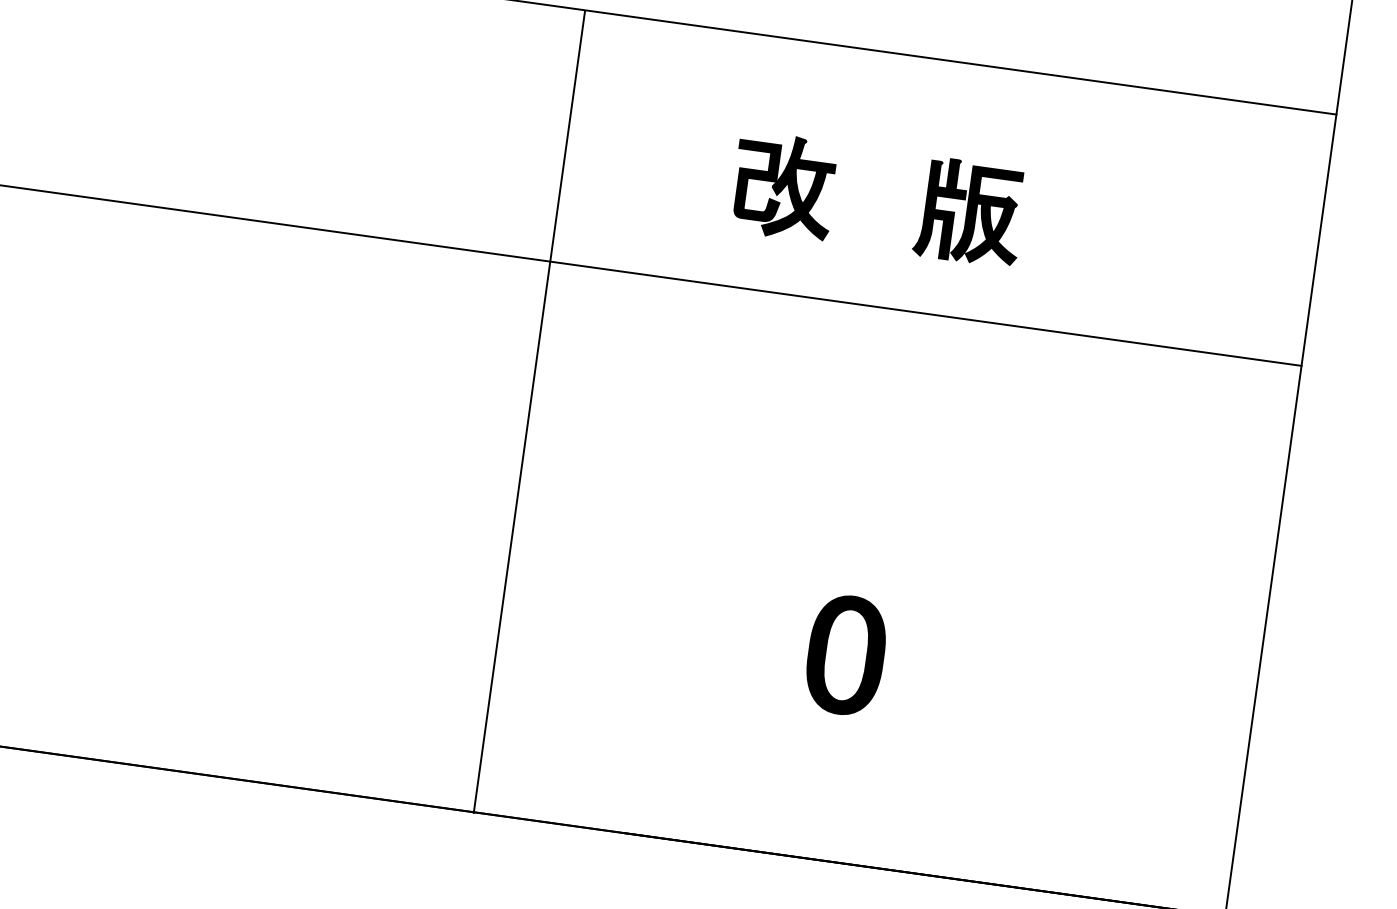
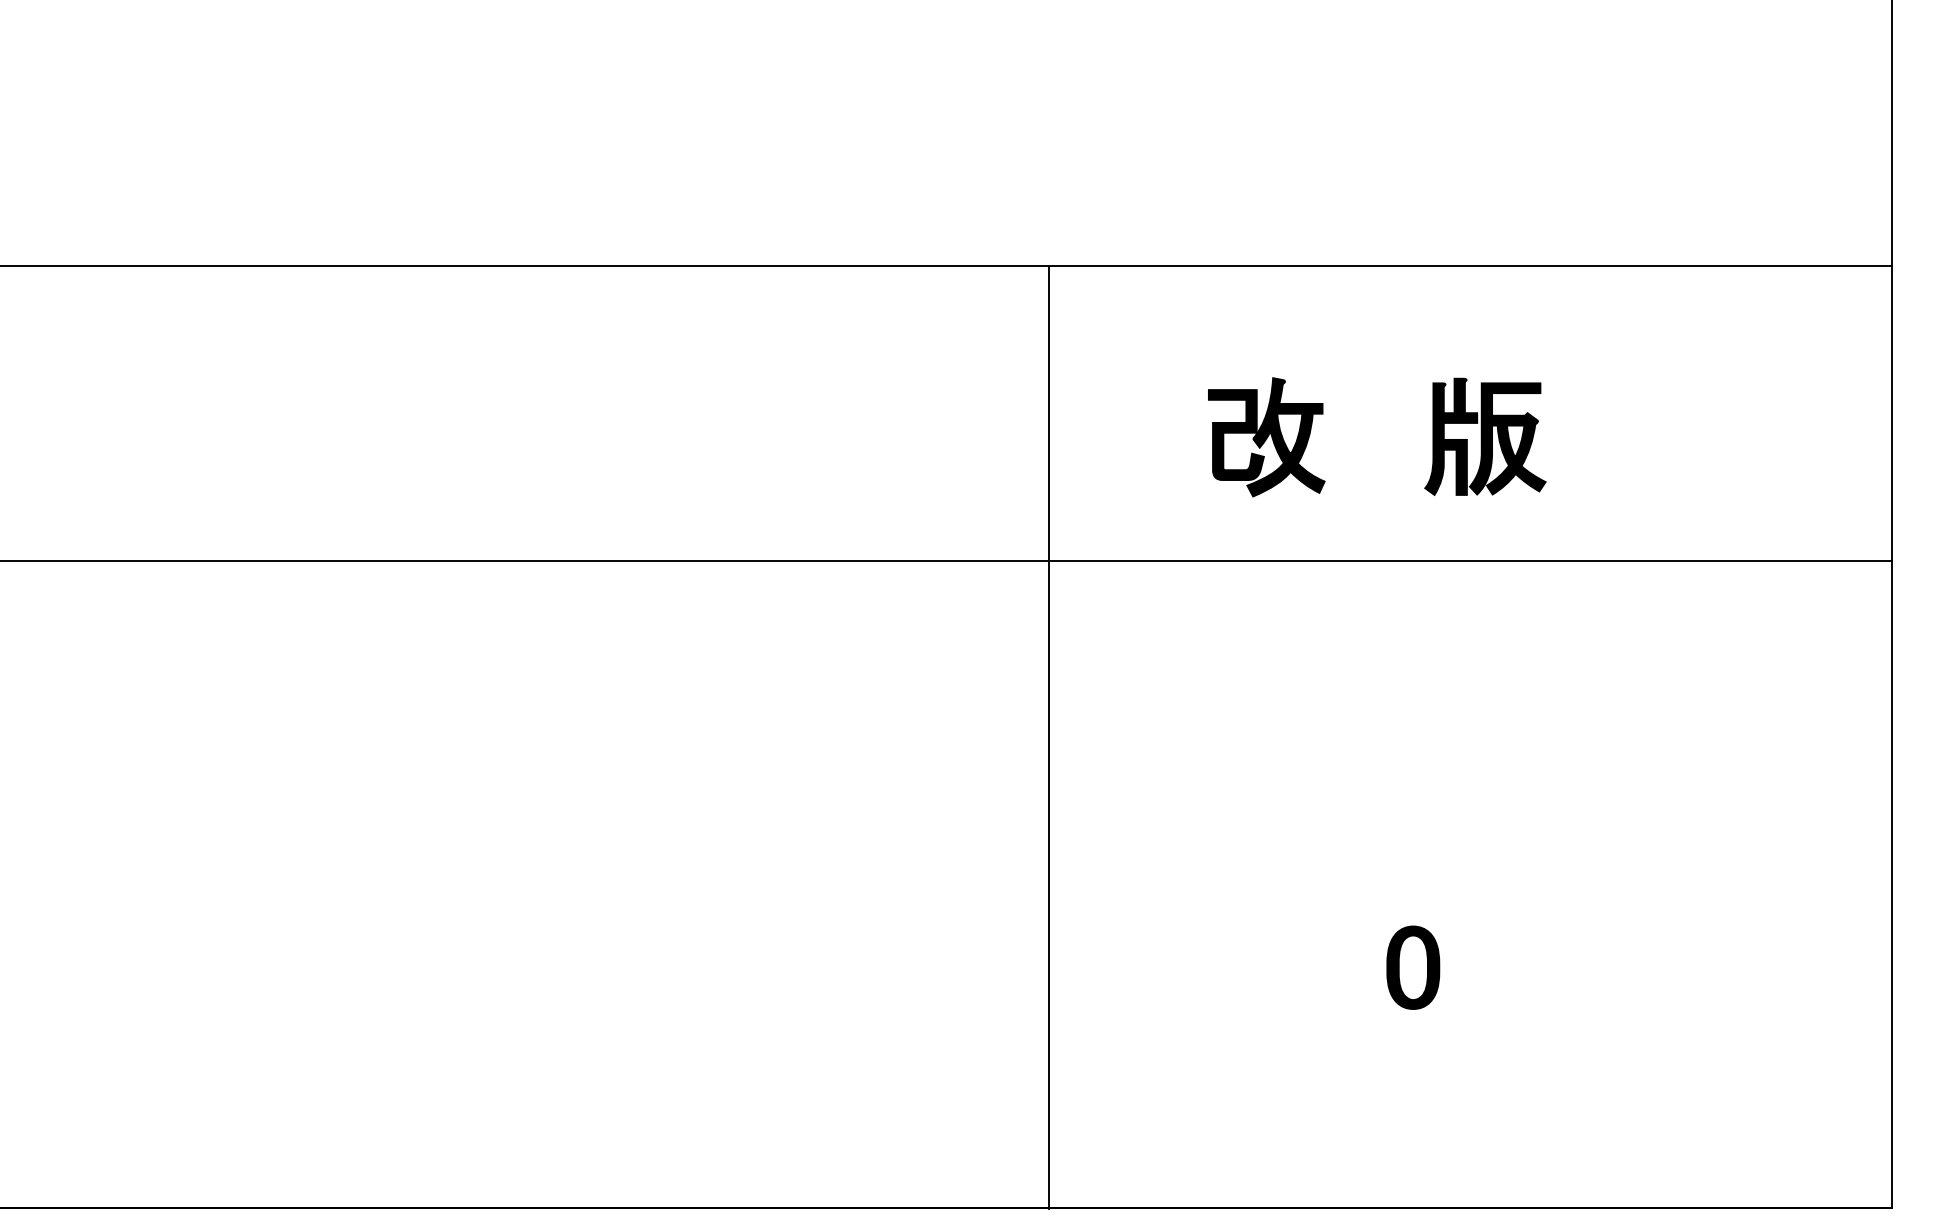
line: (529, 411) -> (1048, 737), moved
part: (846, 655) -> (1413, 967), size x0.6

